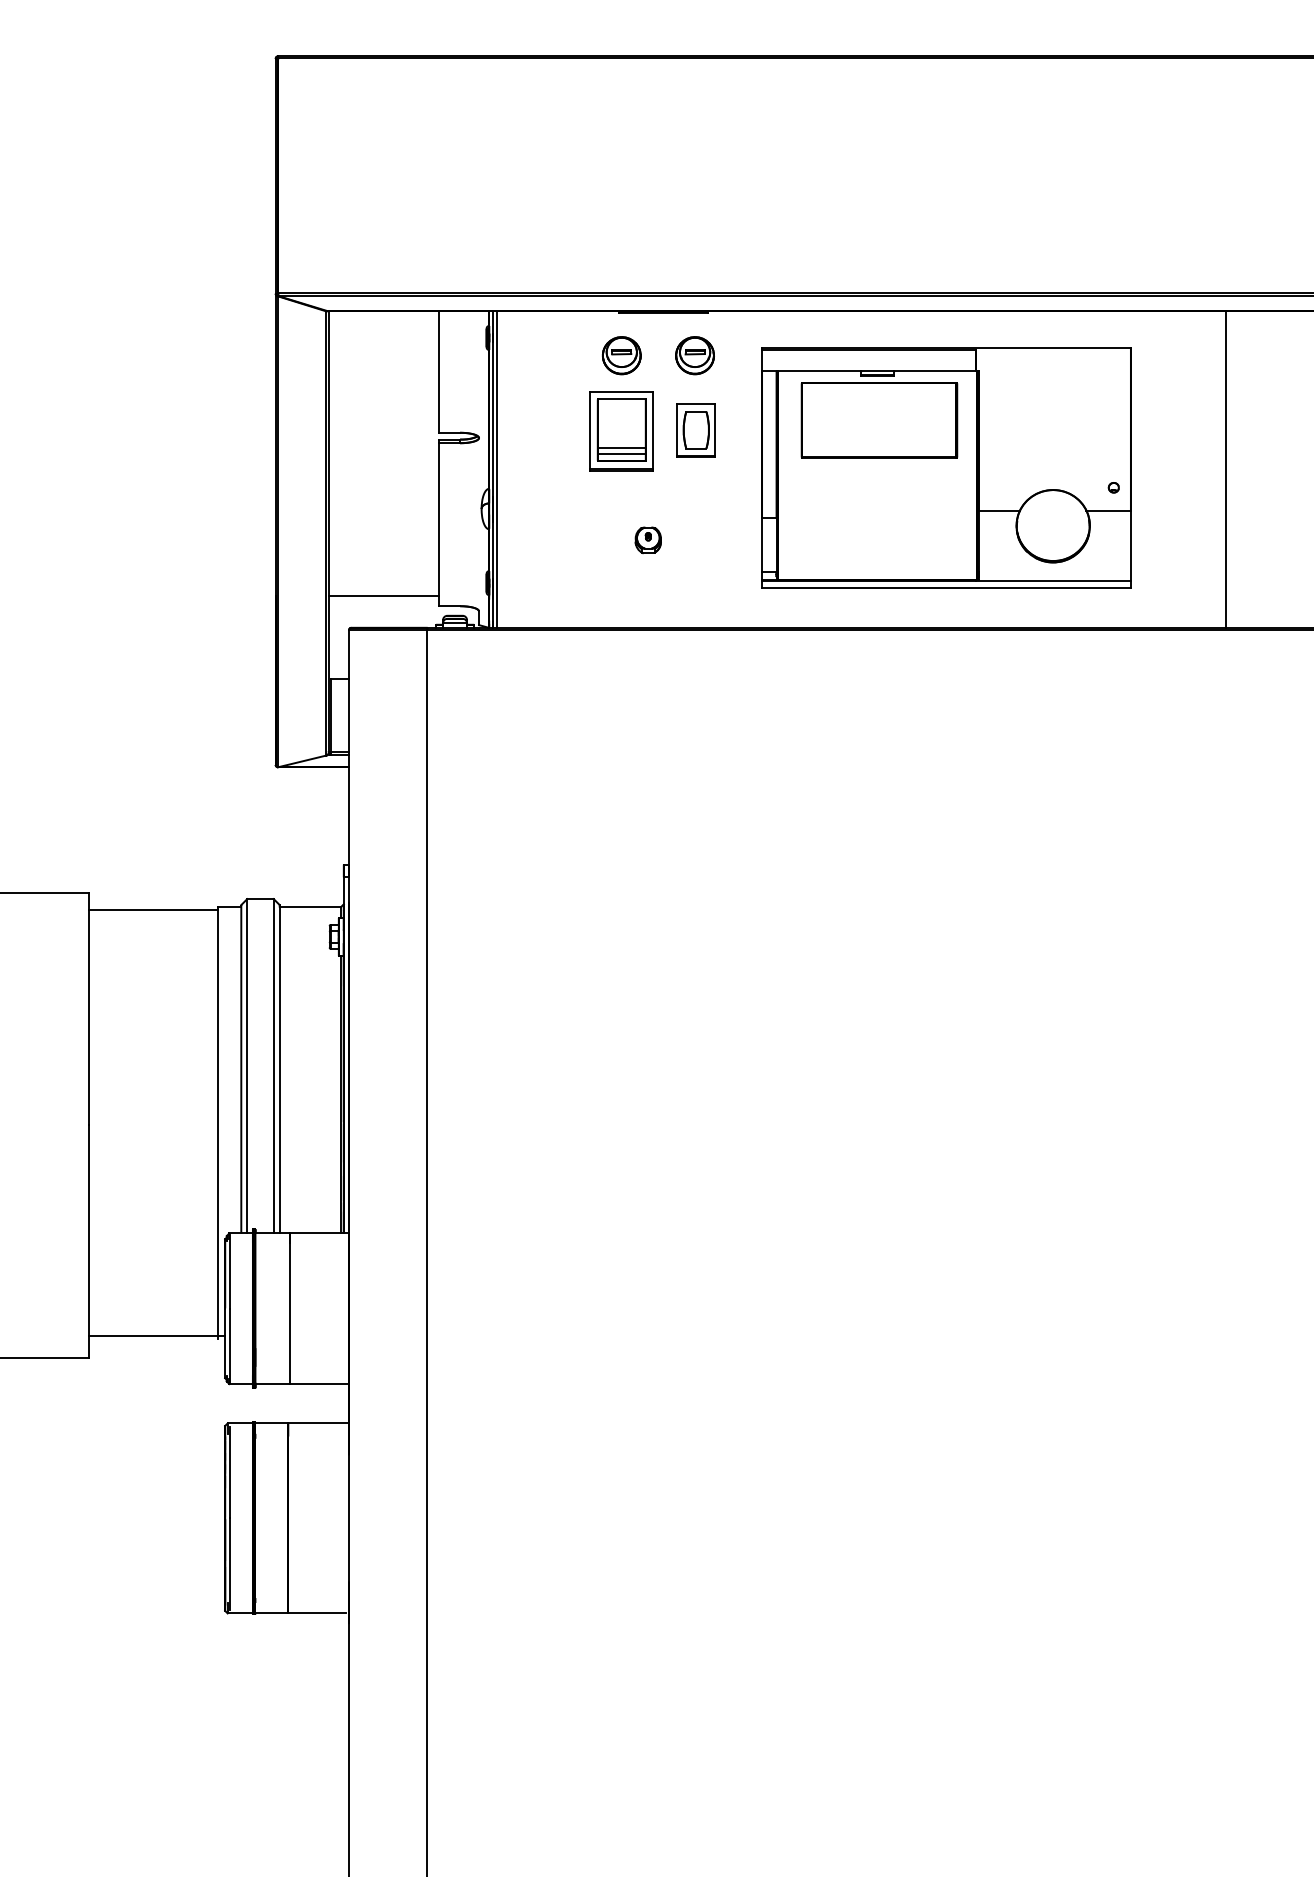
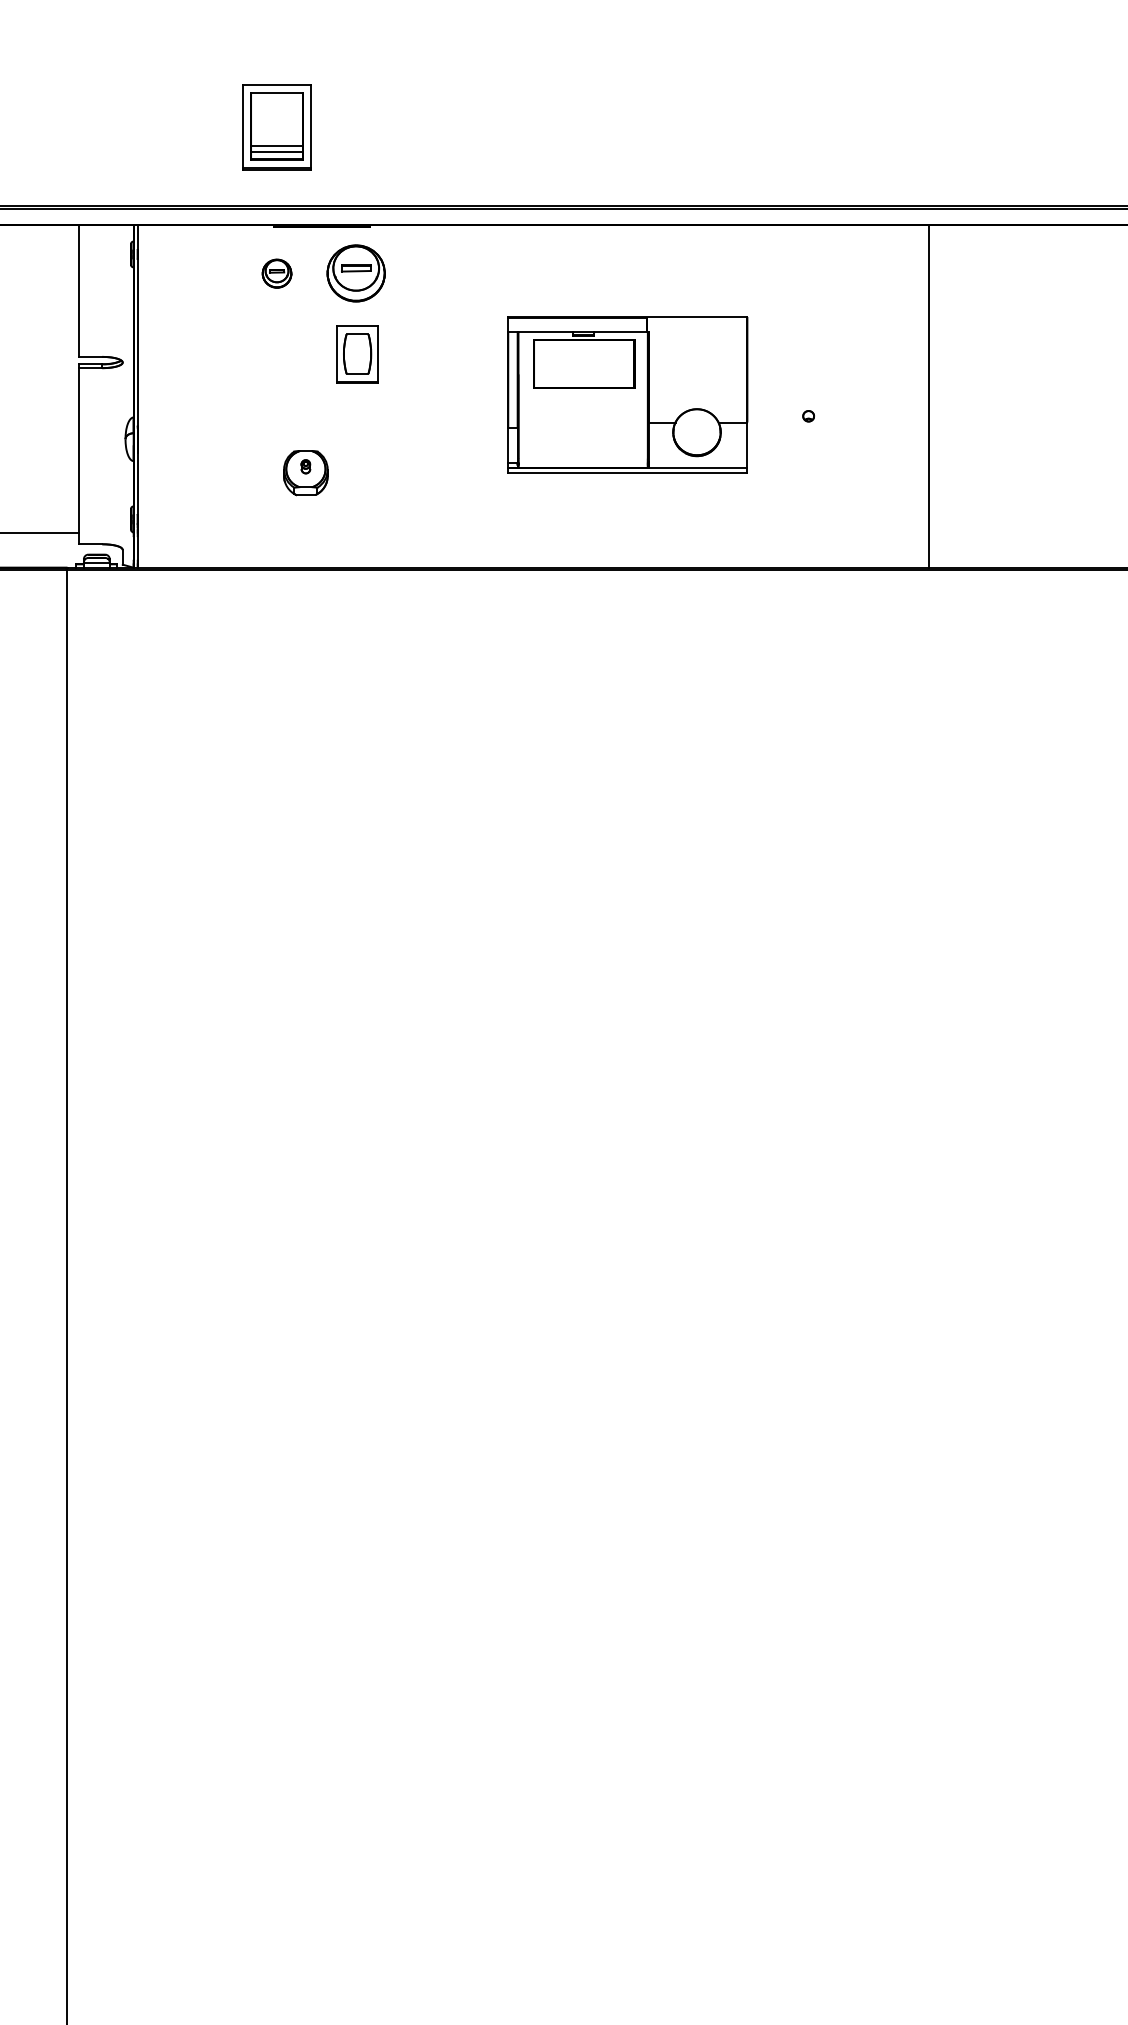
part: (621, 355) -> (276, 273), size x0.7
part: (694, 355) -> (355, 273), size x1.4
part: (621, 431) -> (276, 127), moved
part: (946, 467) -> (627, 394), size x0.6
line: (496, 469) -> (141, 396), removed
part: (647, 540) -> (304, 473), size x1.6

